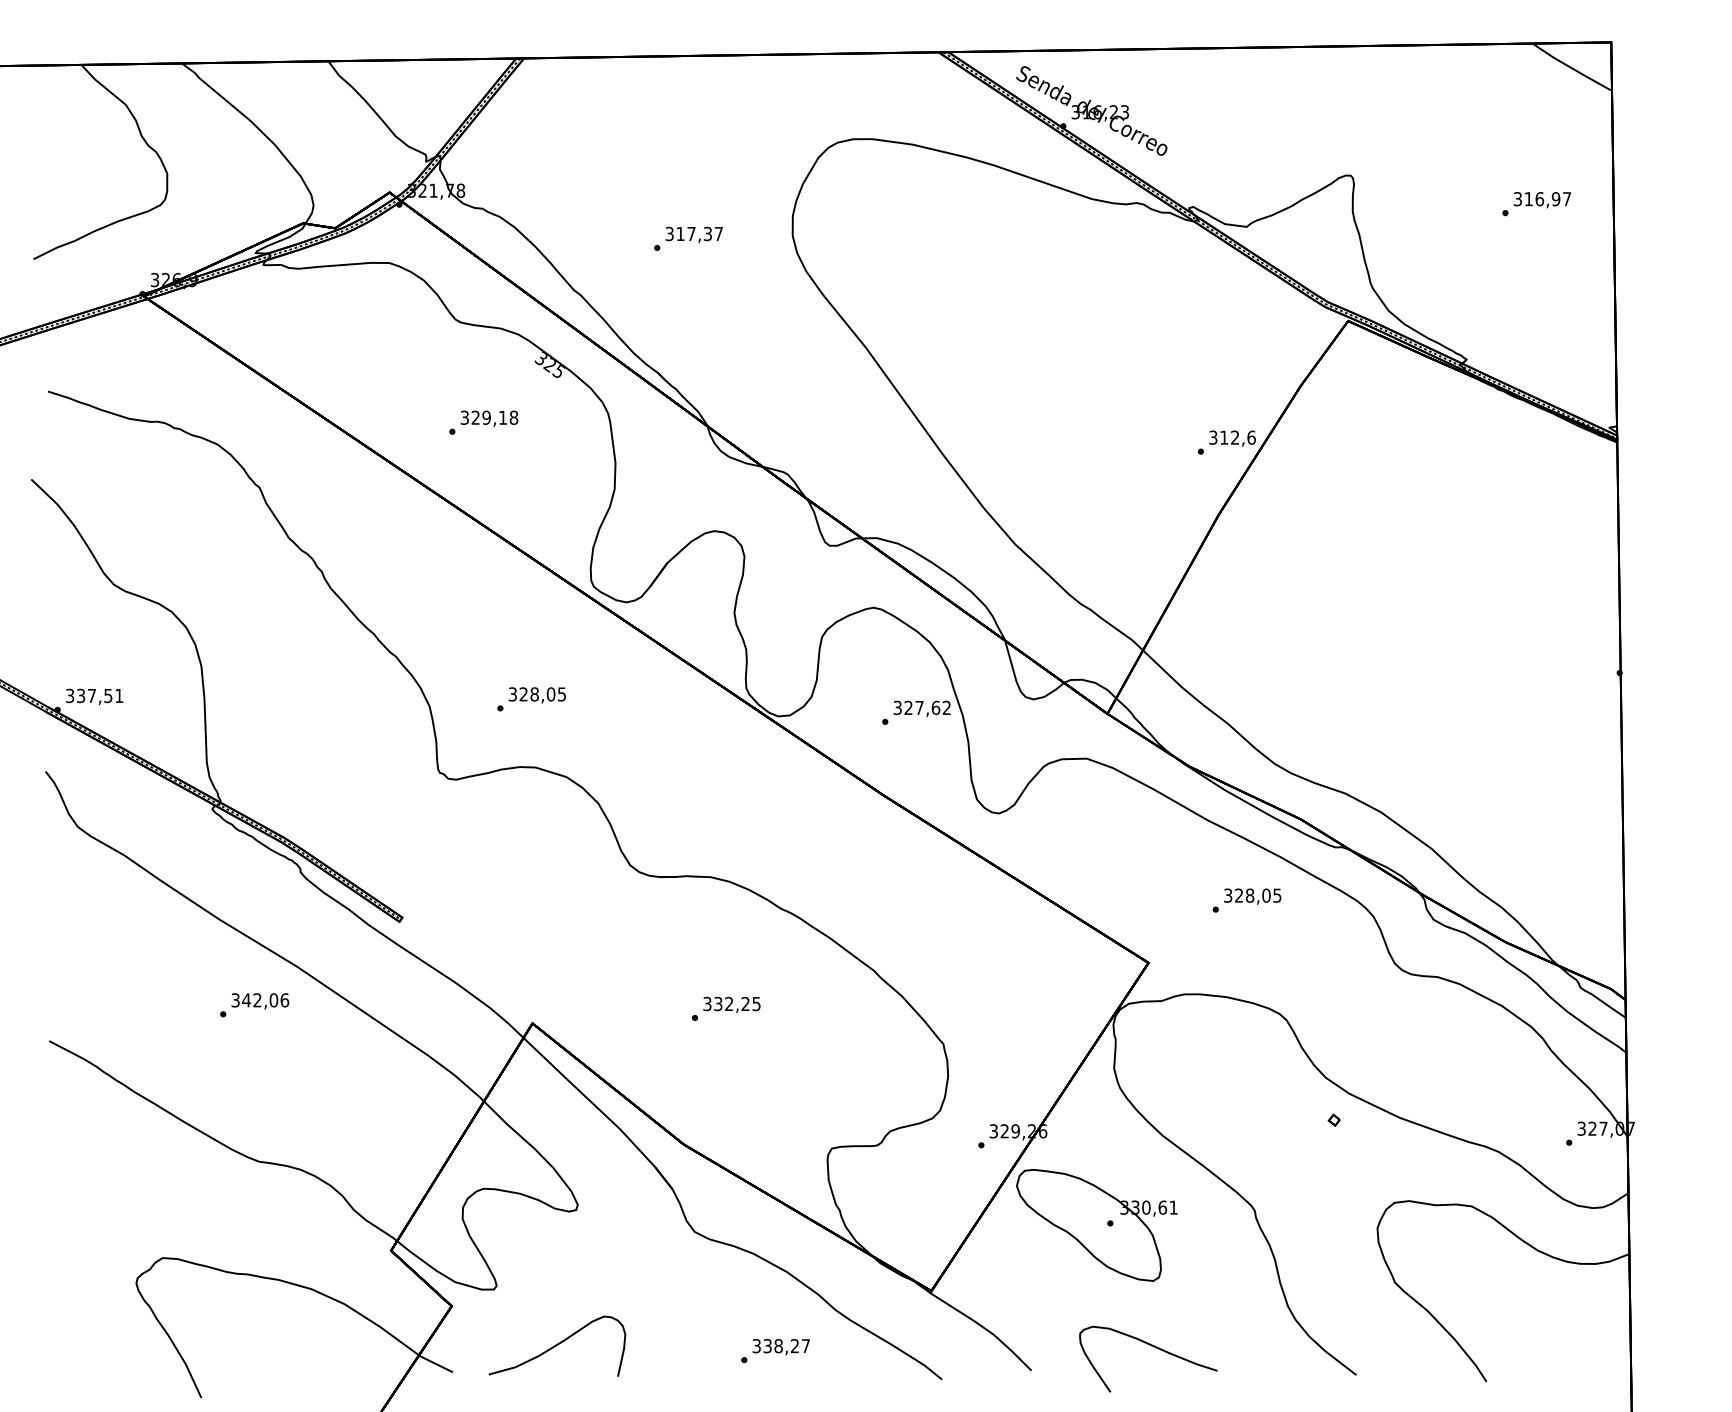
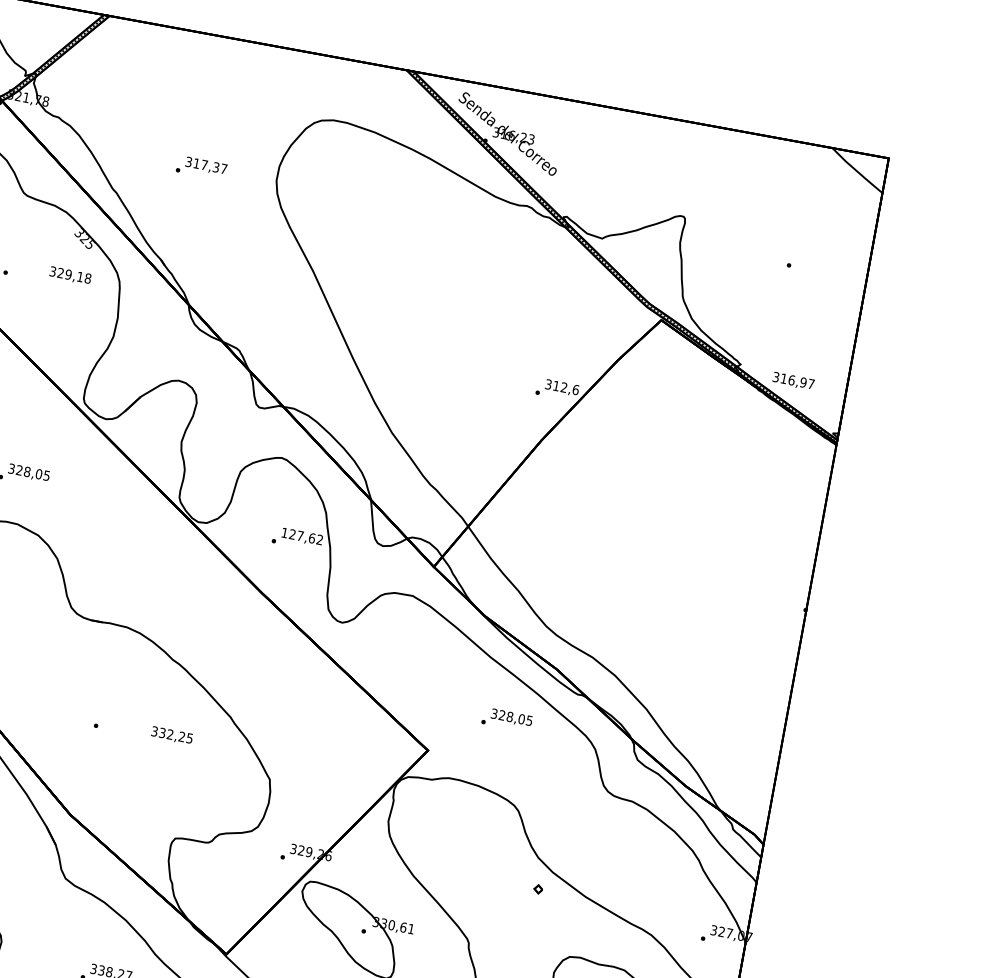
text: (1541, 200) -> (792, 381), moved
text: (489, 418) -> (70, 275), moved
text: (897, 707) -> (284, 532), 327,62 -> 127,62
text: (731, 1004) -> (171, 735), moved

